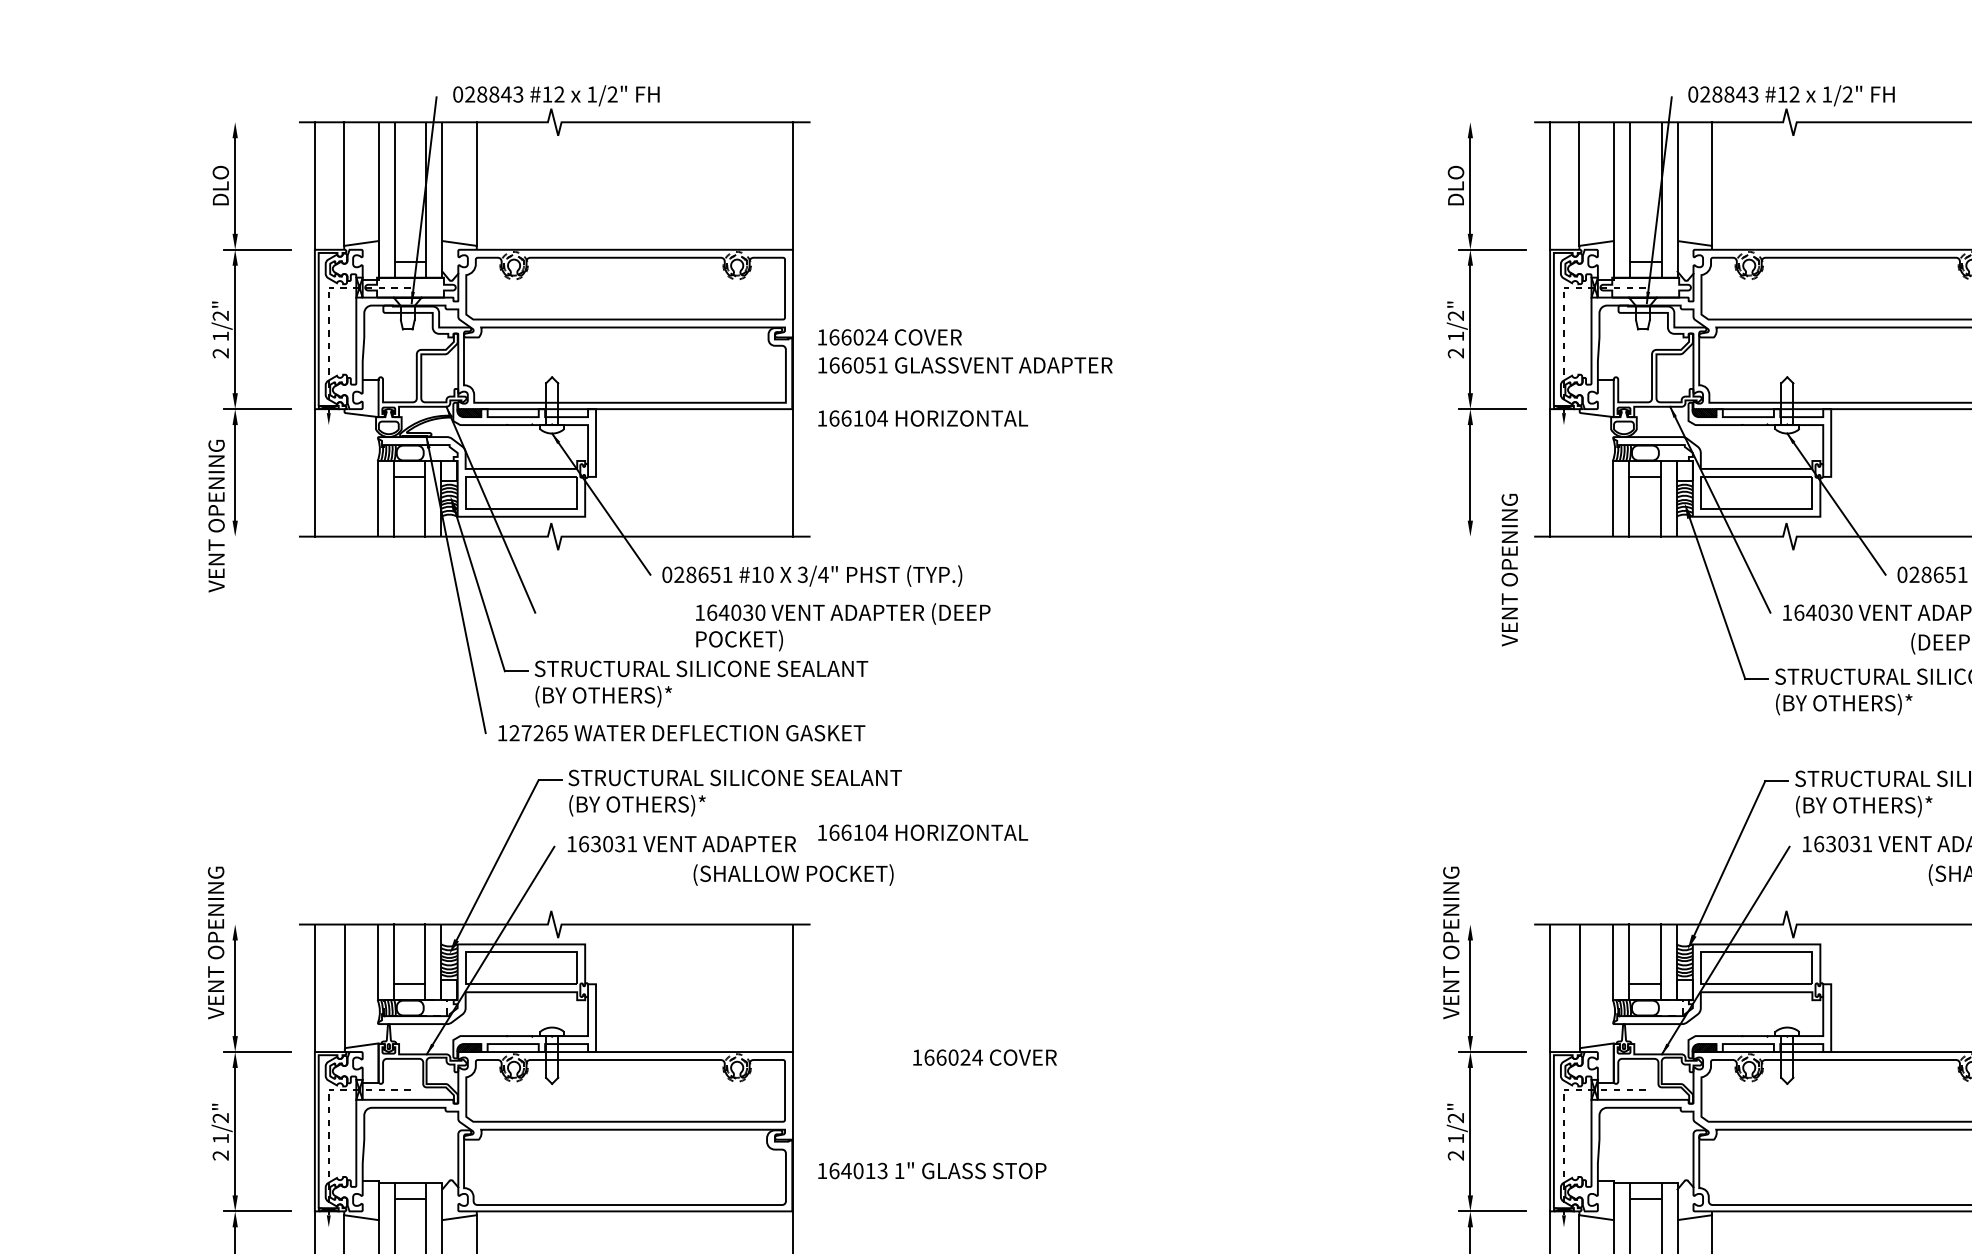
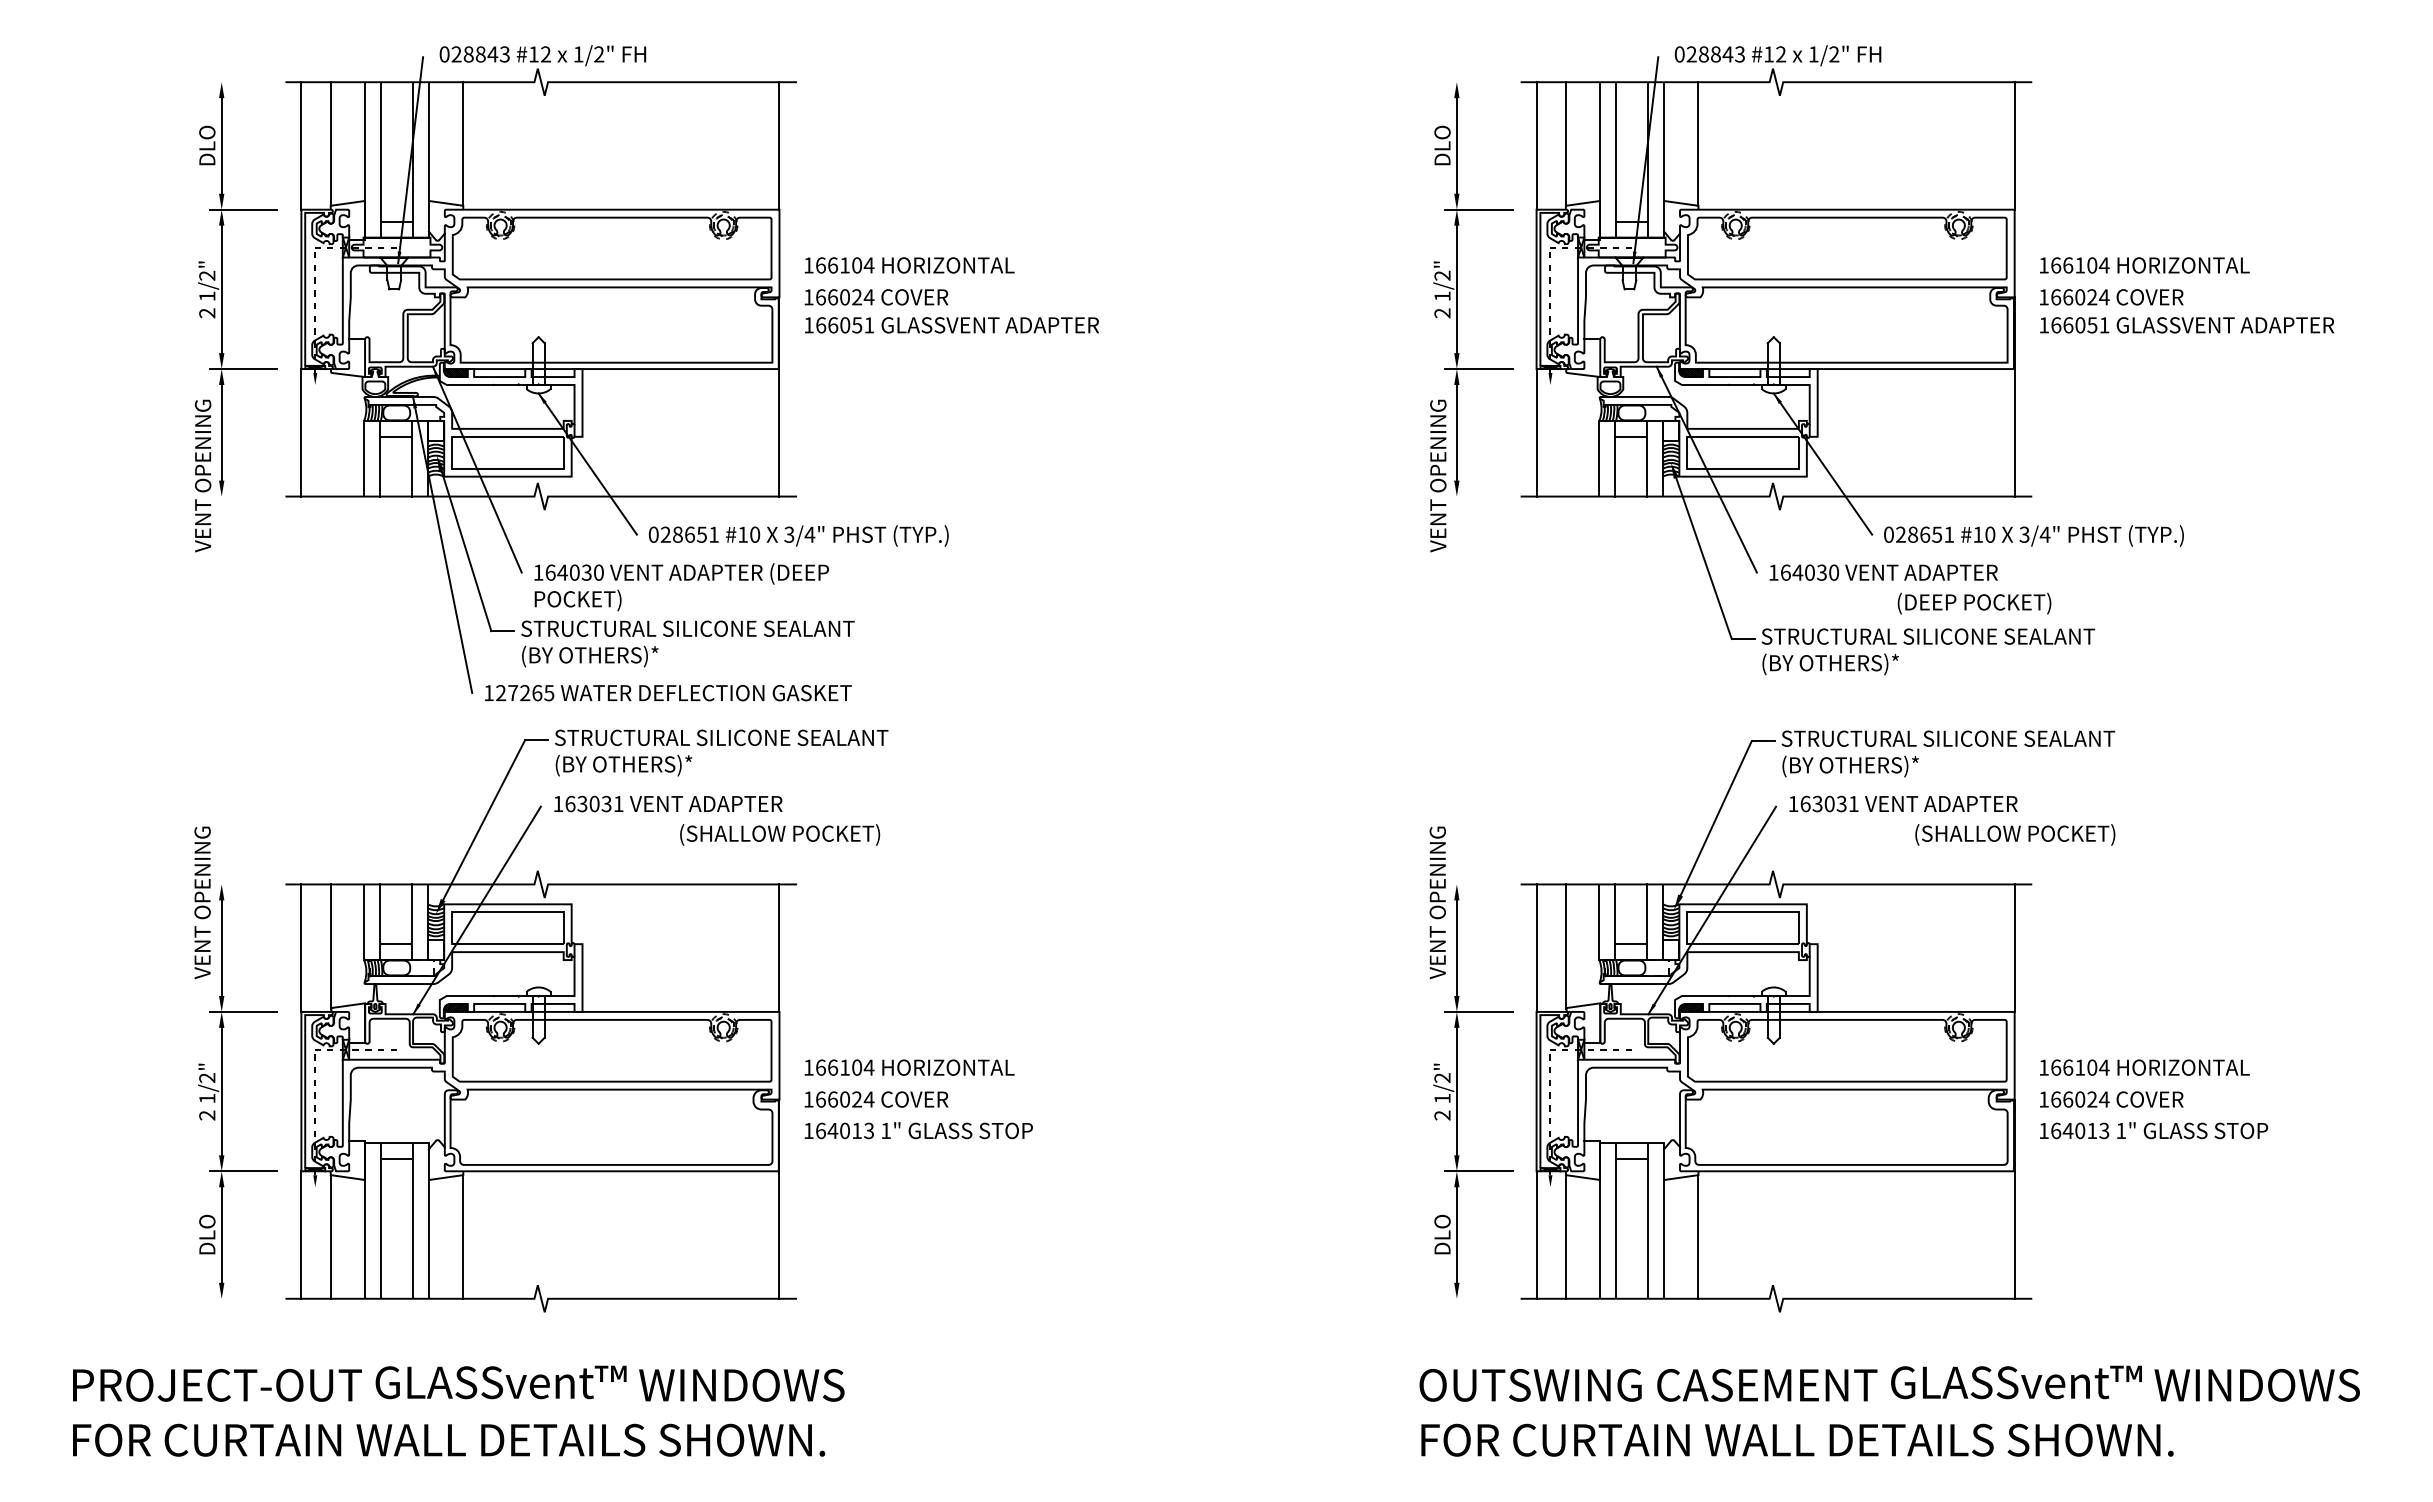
text: (923, 418) -> (909, 265), moved
text: (1510, 569) -> (1438, 475), moved
text: (843, 627) -> (681, 587), moved
text: (923, 832) -> (909, 1067), moved
text: (985, 1057) -> (876, 1099), moved

